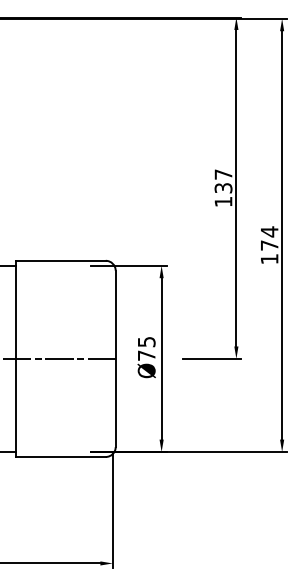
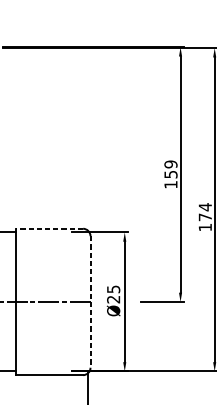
text: (223, 180) -> (170, 168), 137 -> 159
line: (61, 260) -> (50, 228), solid -> dashed
text: (146, 355) -> (113, 299), Ø75 -> Ø25
line: (115, 359) -> (90, 302), solid -> dashed

